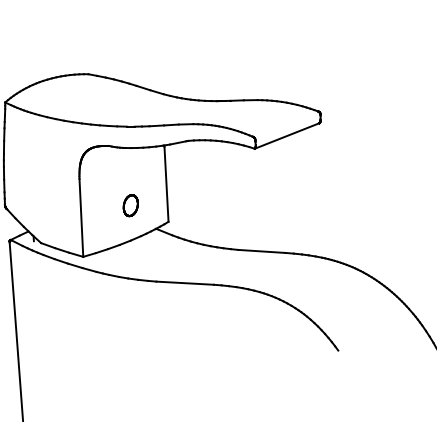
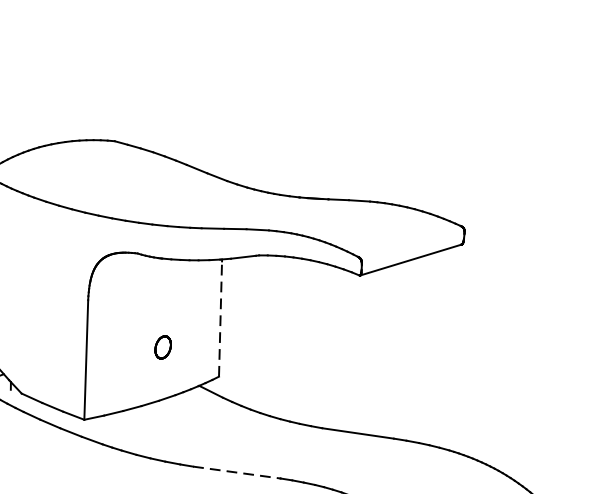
line: (166, 184) -> (220, 319), solid -> dashed
part: (130, 205) -> (162, 347), size x0.7
line: (185, 283) -> (237, 473), solid -> dashed

